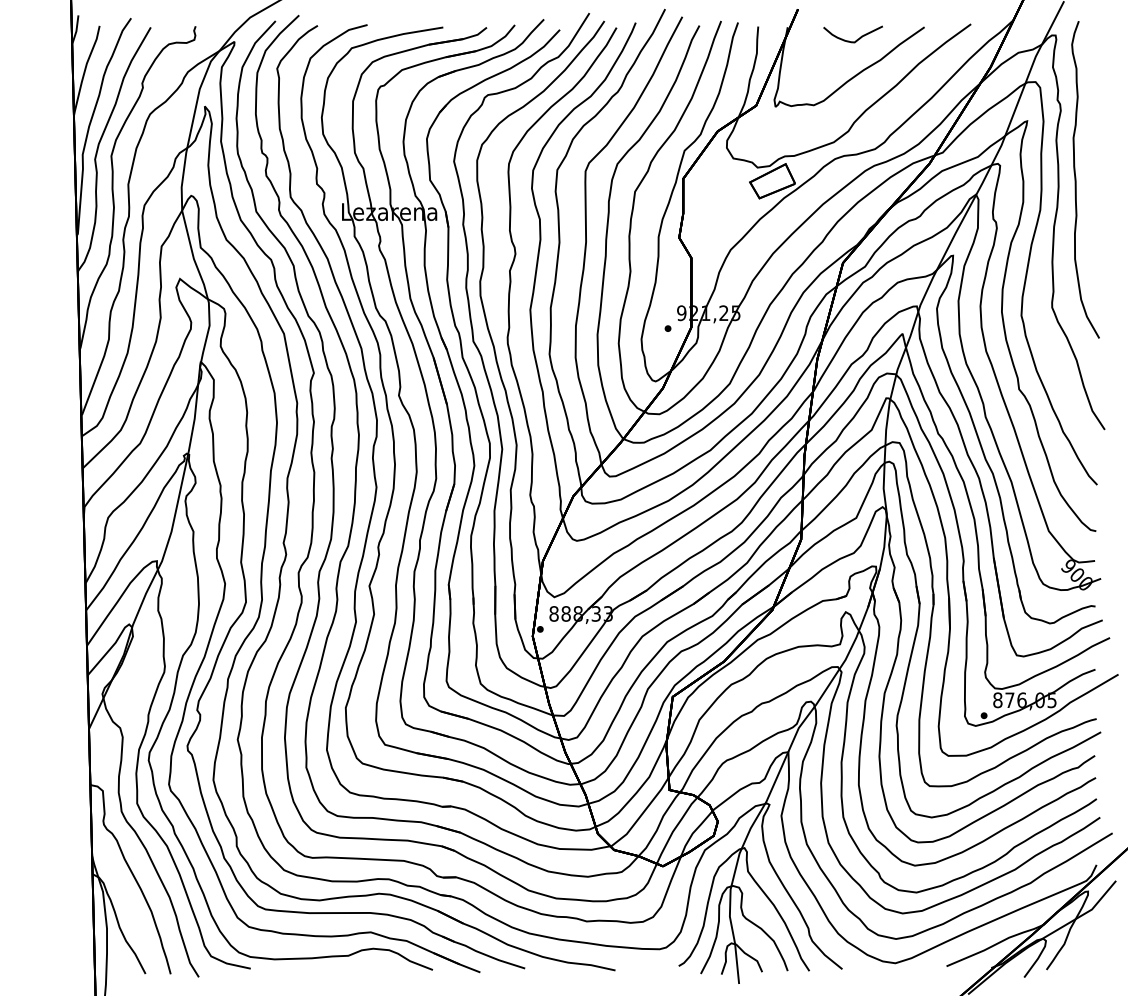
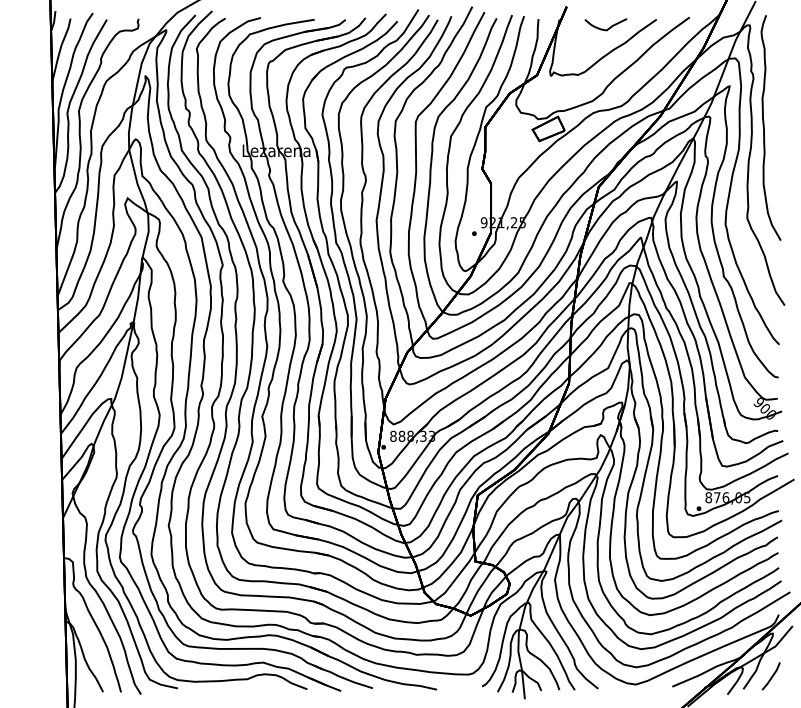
line: (1086, 951) -> (771, 676), added

